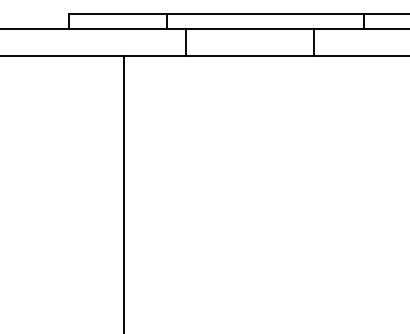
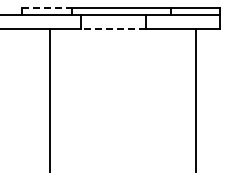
line: (118, 13) -> (47, 7), solid -> dashed
line: (249, 54) -> (113, 28), solid -> dashed

